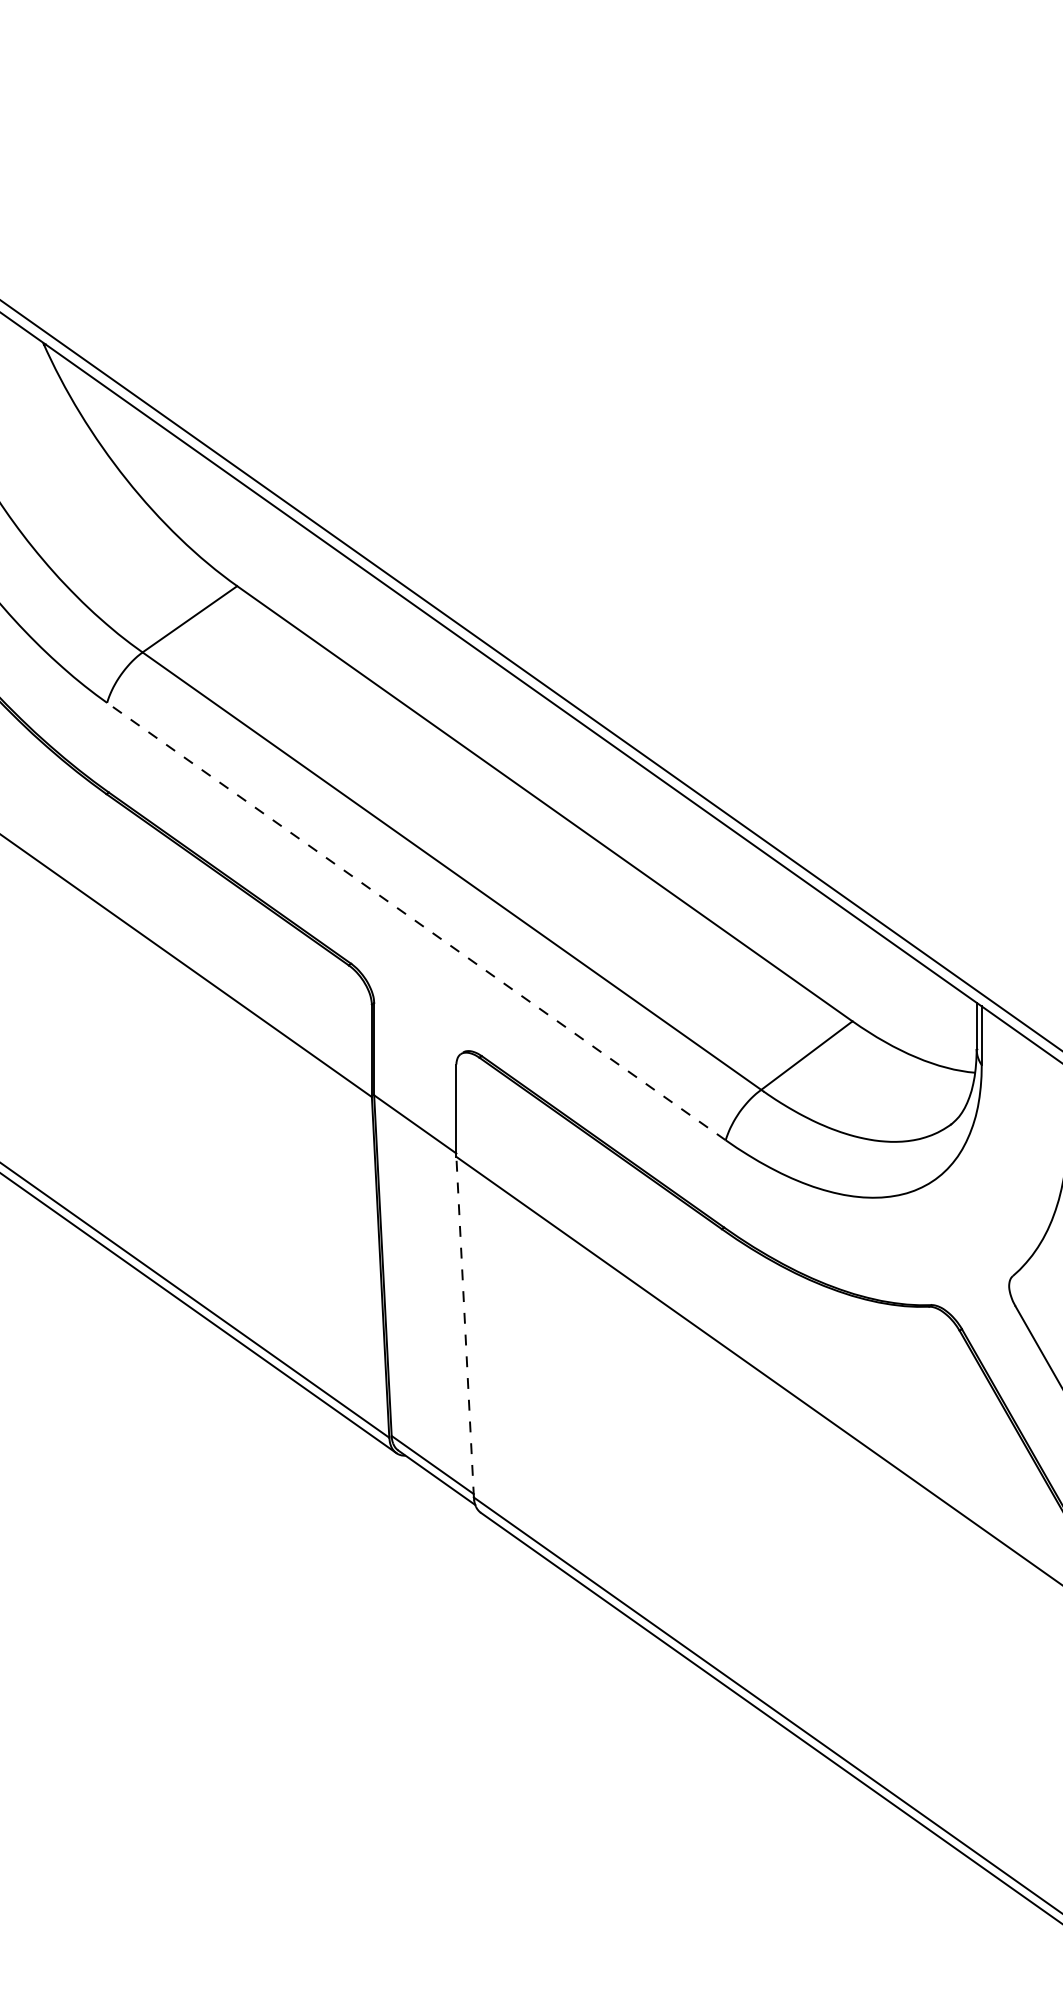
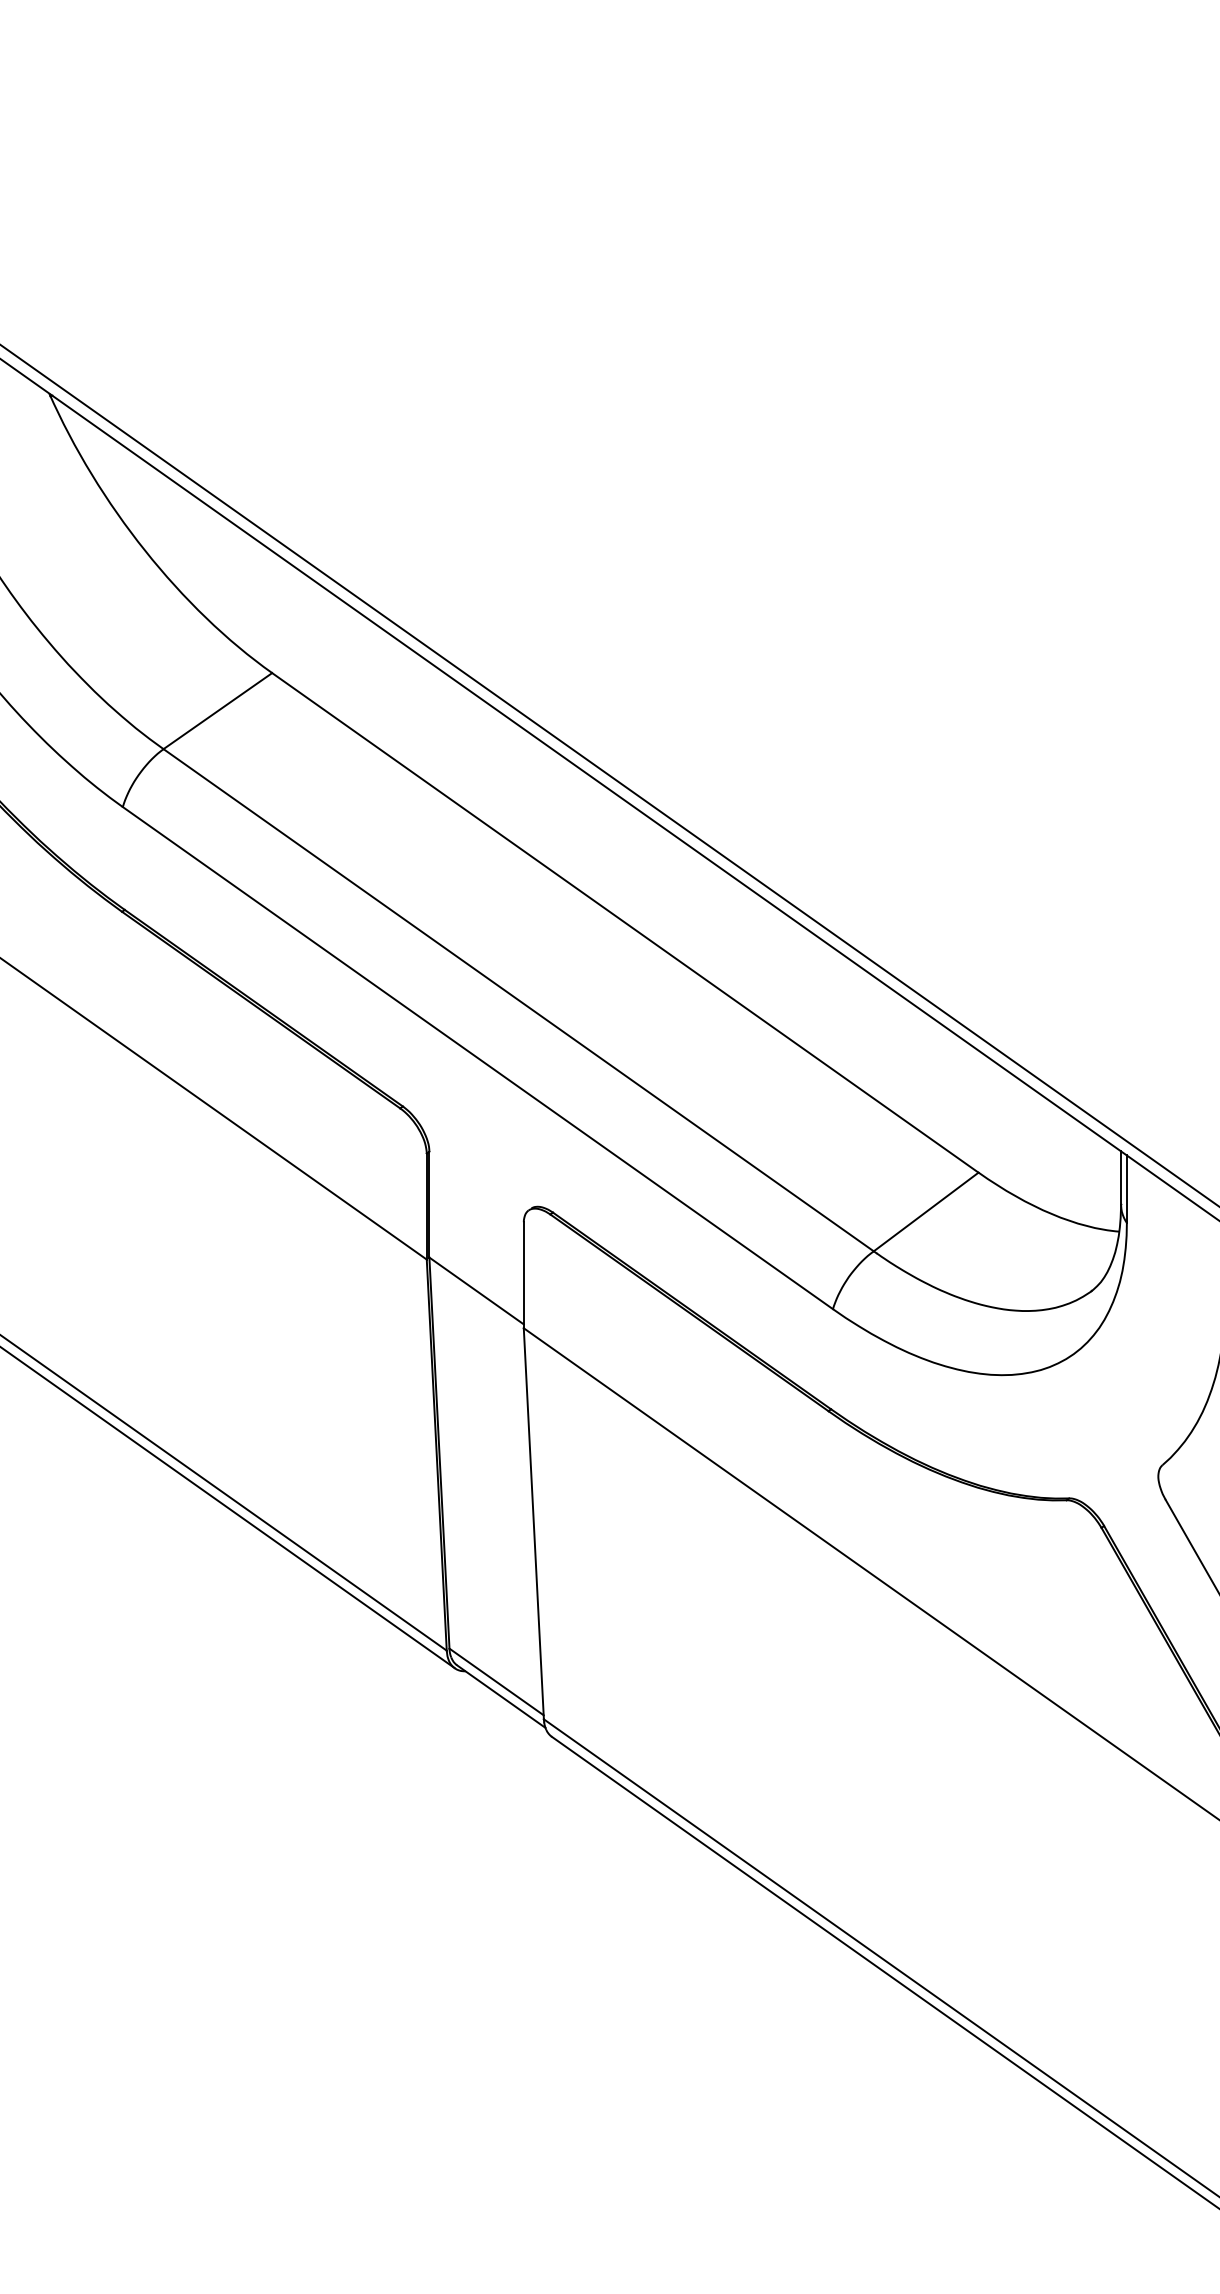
line: (416, 921) -> (477, 1058), dashed -> solid
line: (464, 1326) -> (533, 1523), dashed -> solid

